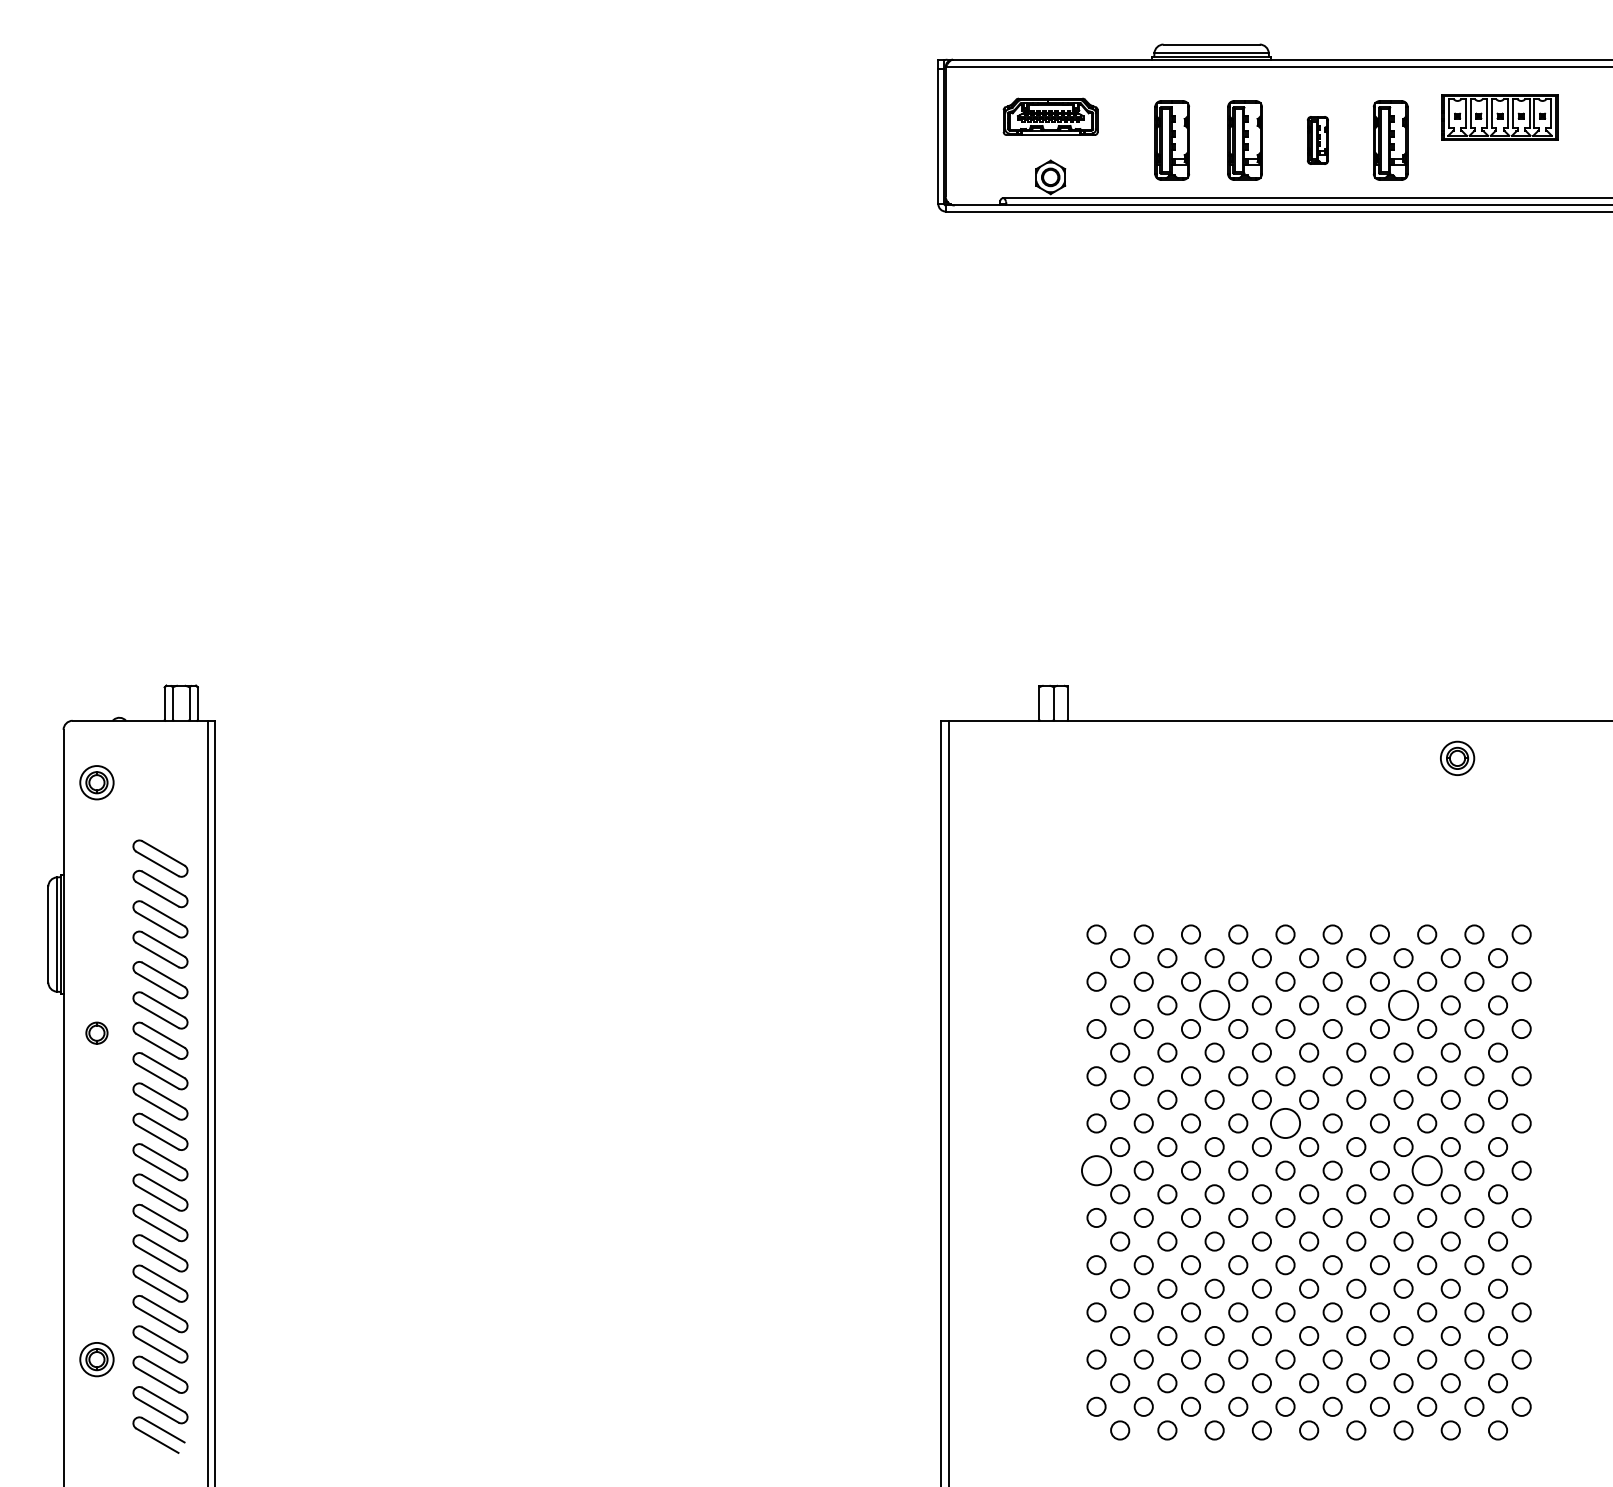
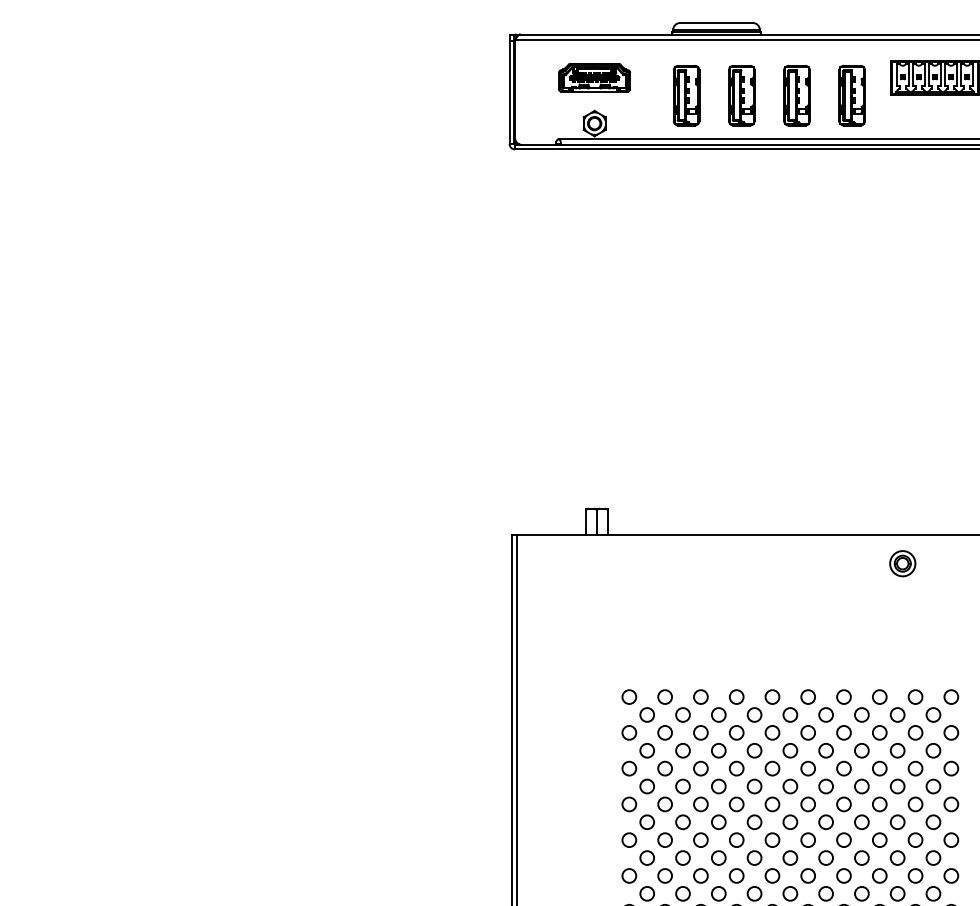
part: (1317, 140) -> (796, 95), size x1.67
circle: (1214, 1005) -> (718, 750), size x0.62
circle: (1403, 1005) -> (861, 750), size x0.62
circle: (1285, 1123) -> (772, 840), size x0.62
circle: (1096, 1170) -> (629, 875), size x0.62
circle: (1427, 1170) -> (880, 875), size x0.62

